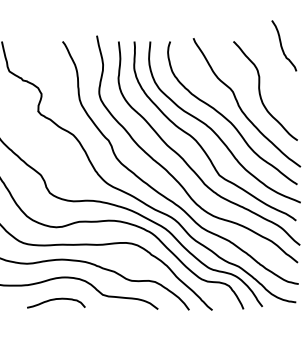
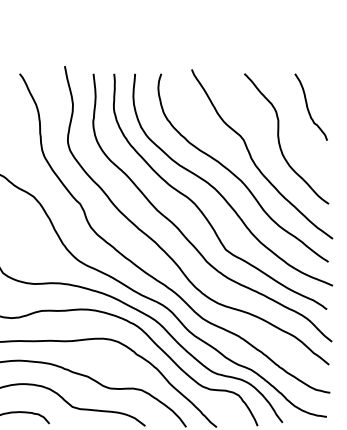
curve: (282, 45) -> (308, 106), moved

